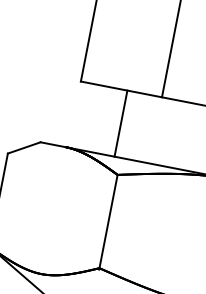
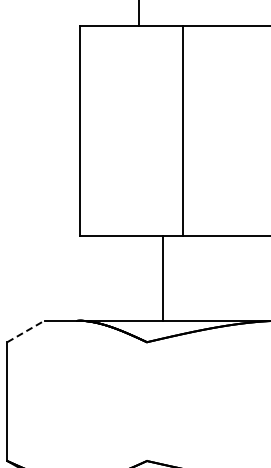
line: (120, 123) -> (162, 278), moved
line: (24, 148) -> (26, 331), solid -> dashed
line: (108, 222) -> (147, 402), removed

